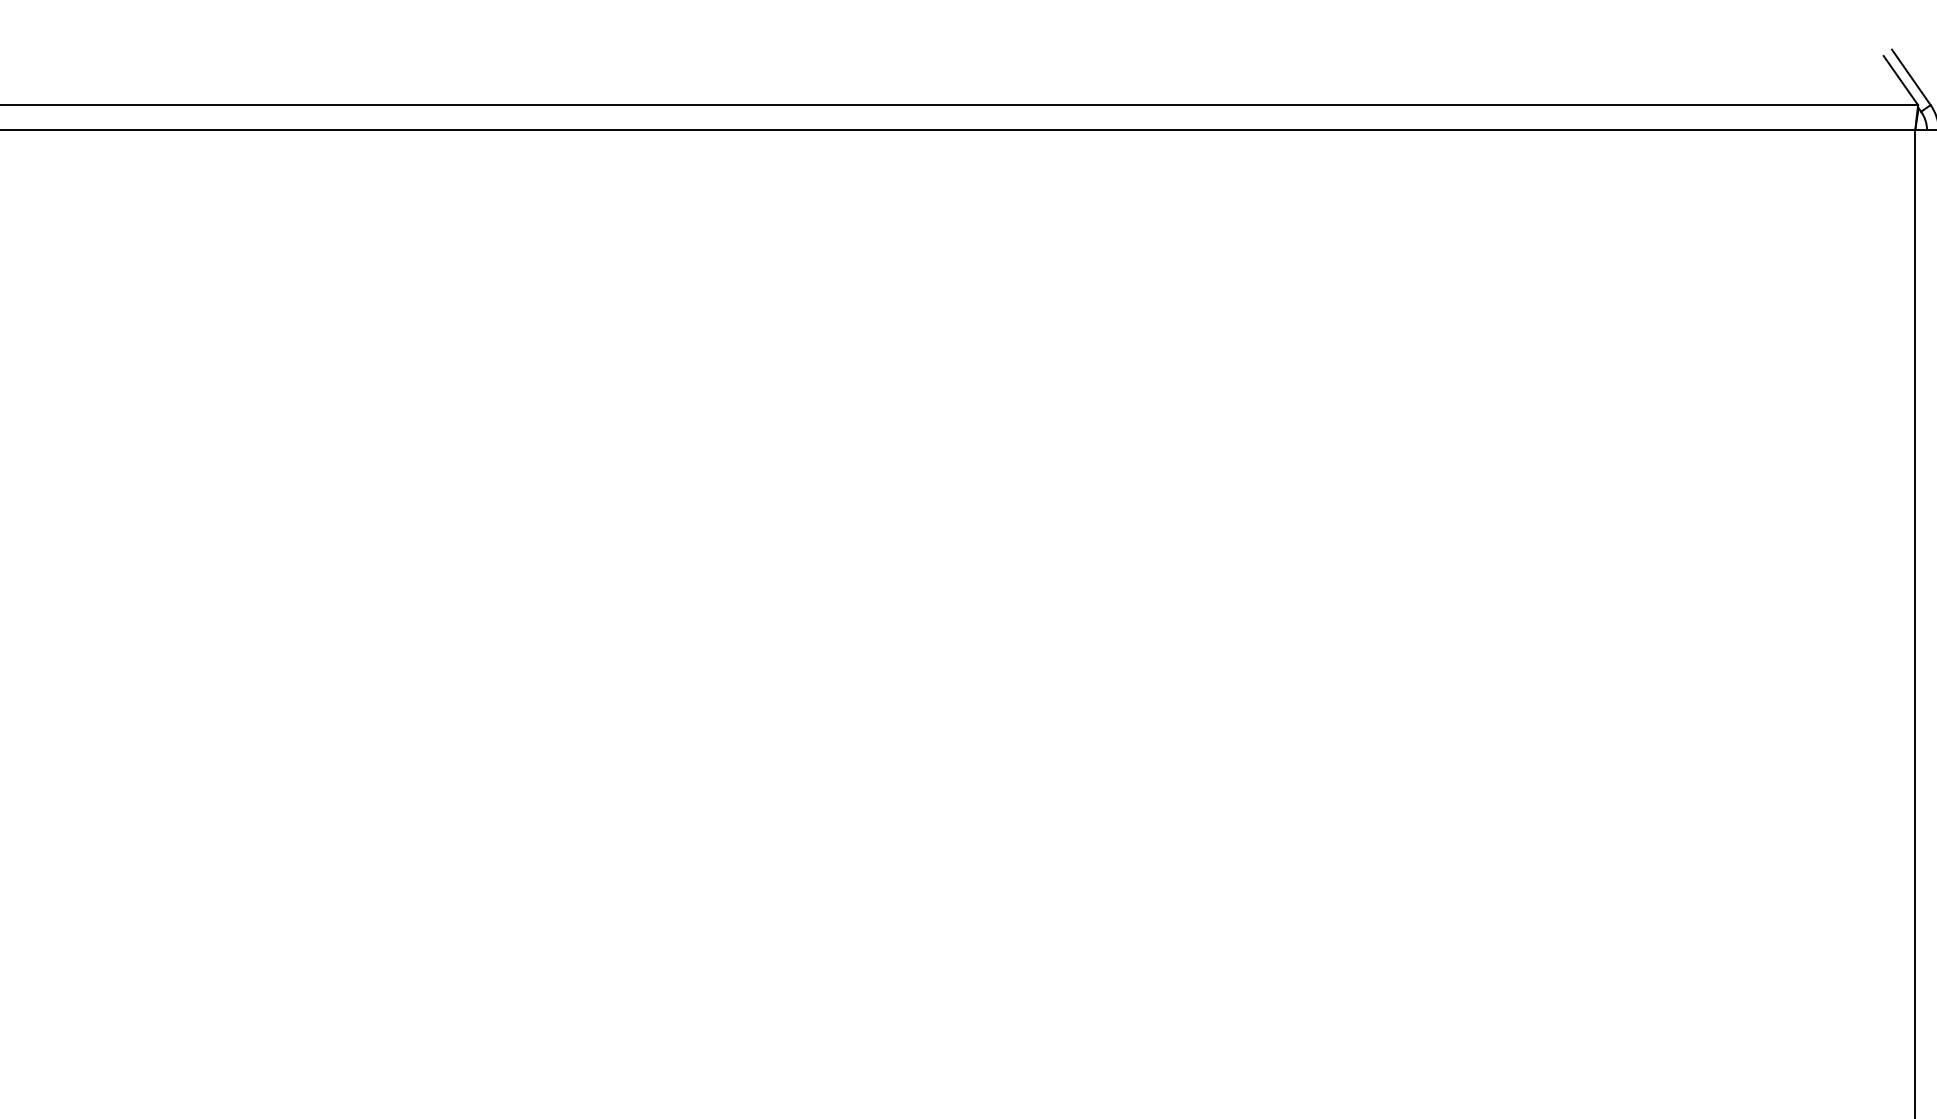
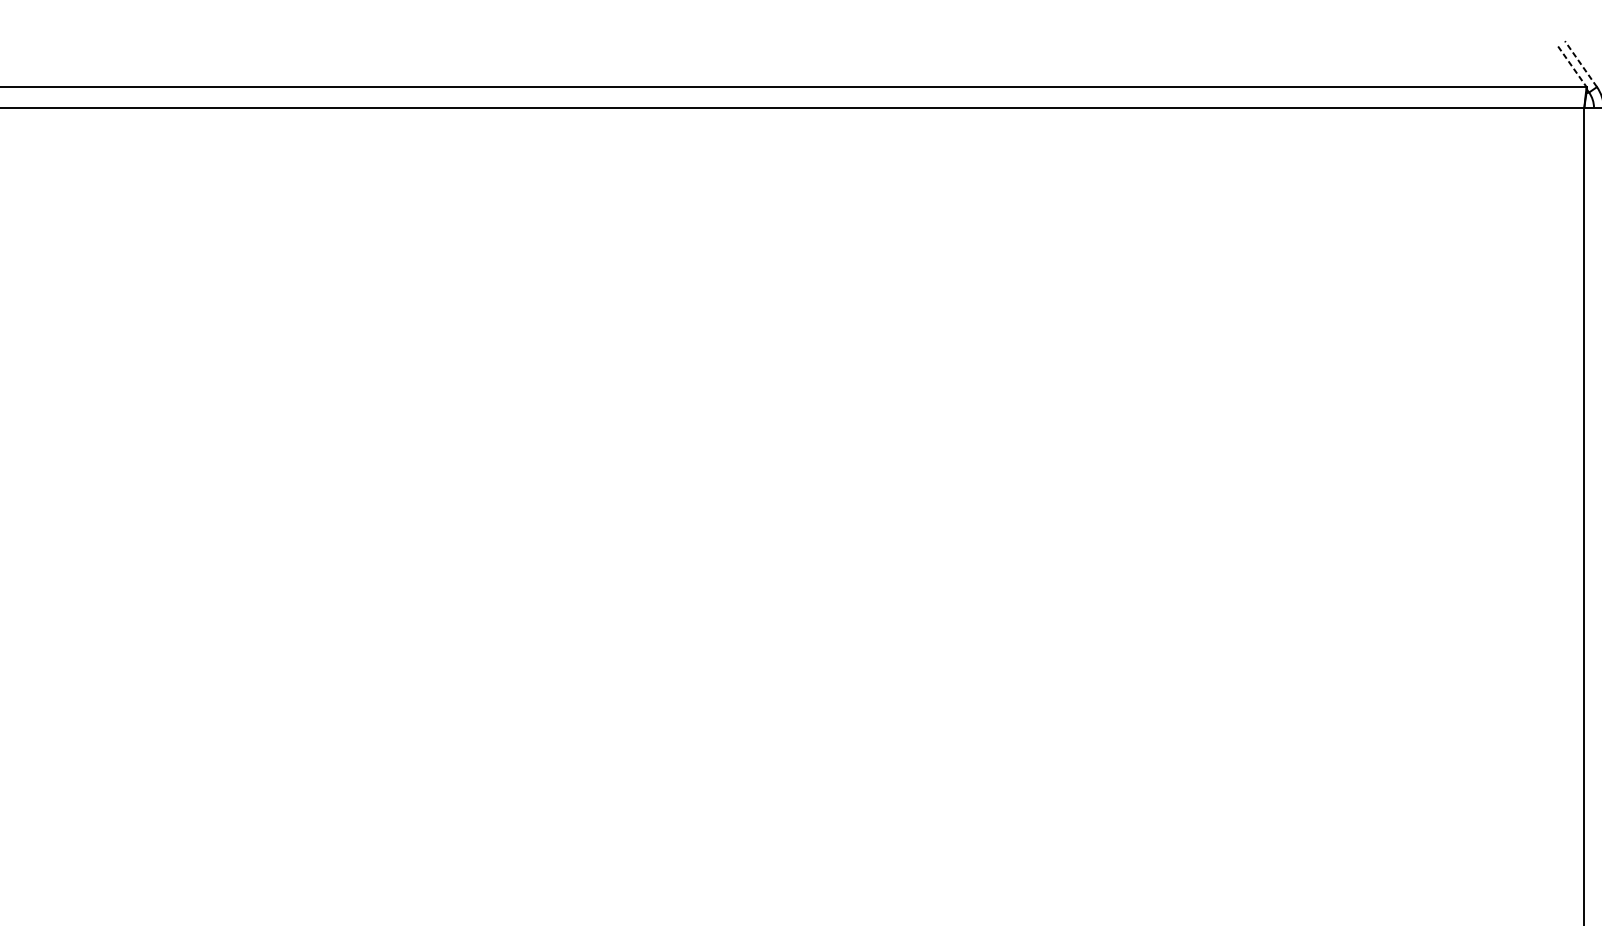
line: (1911, 77) -> (1581, 64), solid -> dashed
line: (1900, 80) -> (1572, 66), solid -> dashed

